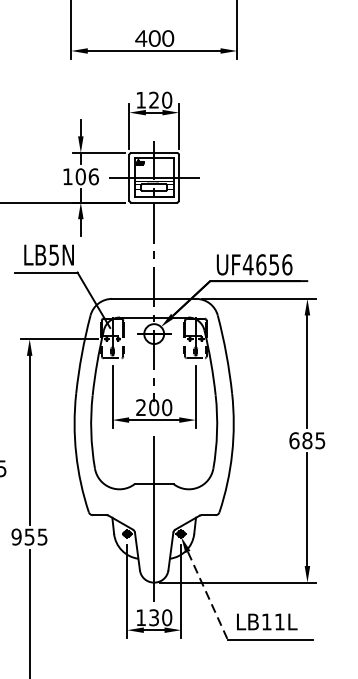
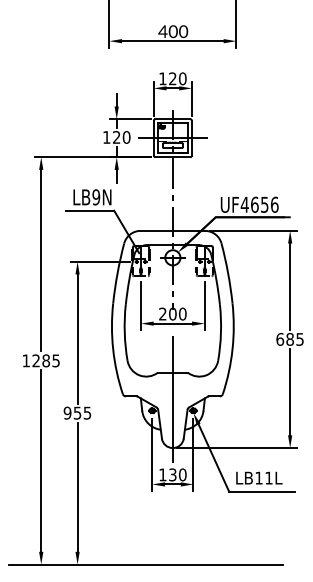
text: (87, 176) -> (121, 137), 106 -> 120
text: (54, 255) -> (96, 197), LB5N -> LB9N
line: (207, 596) -> (213, 458), dashed -> solid

